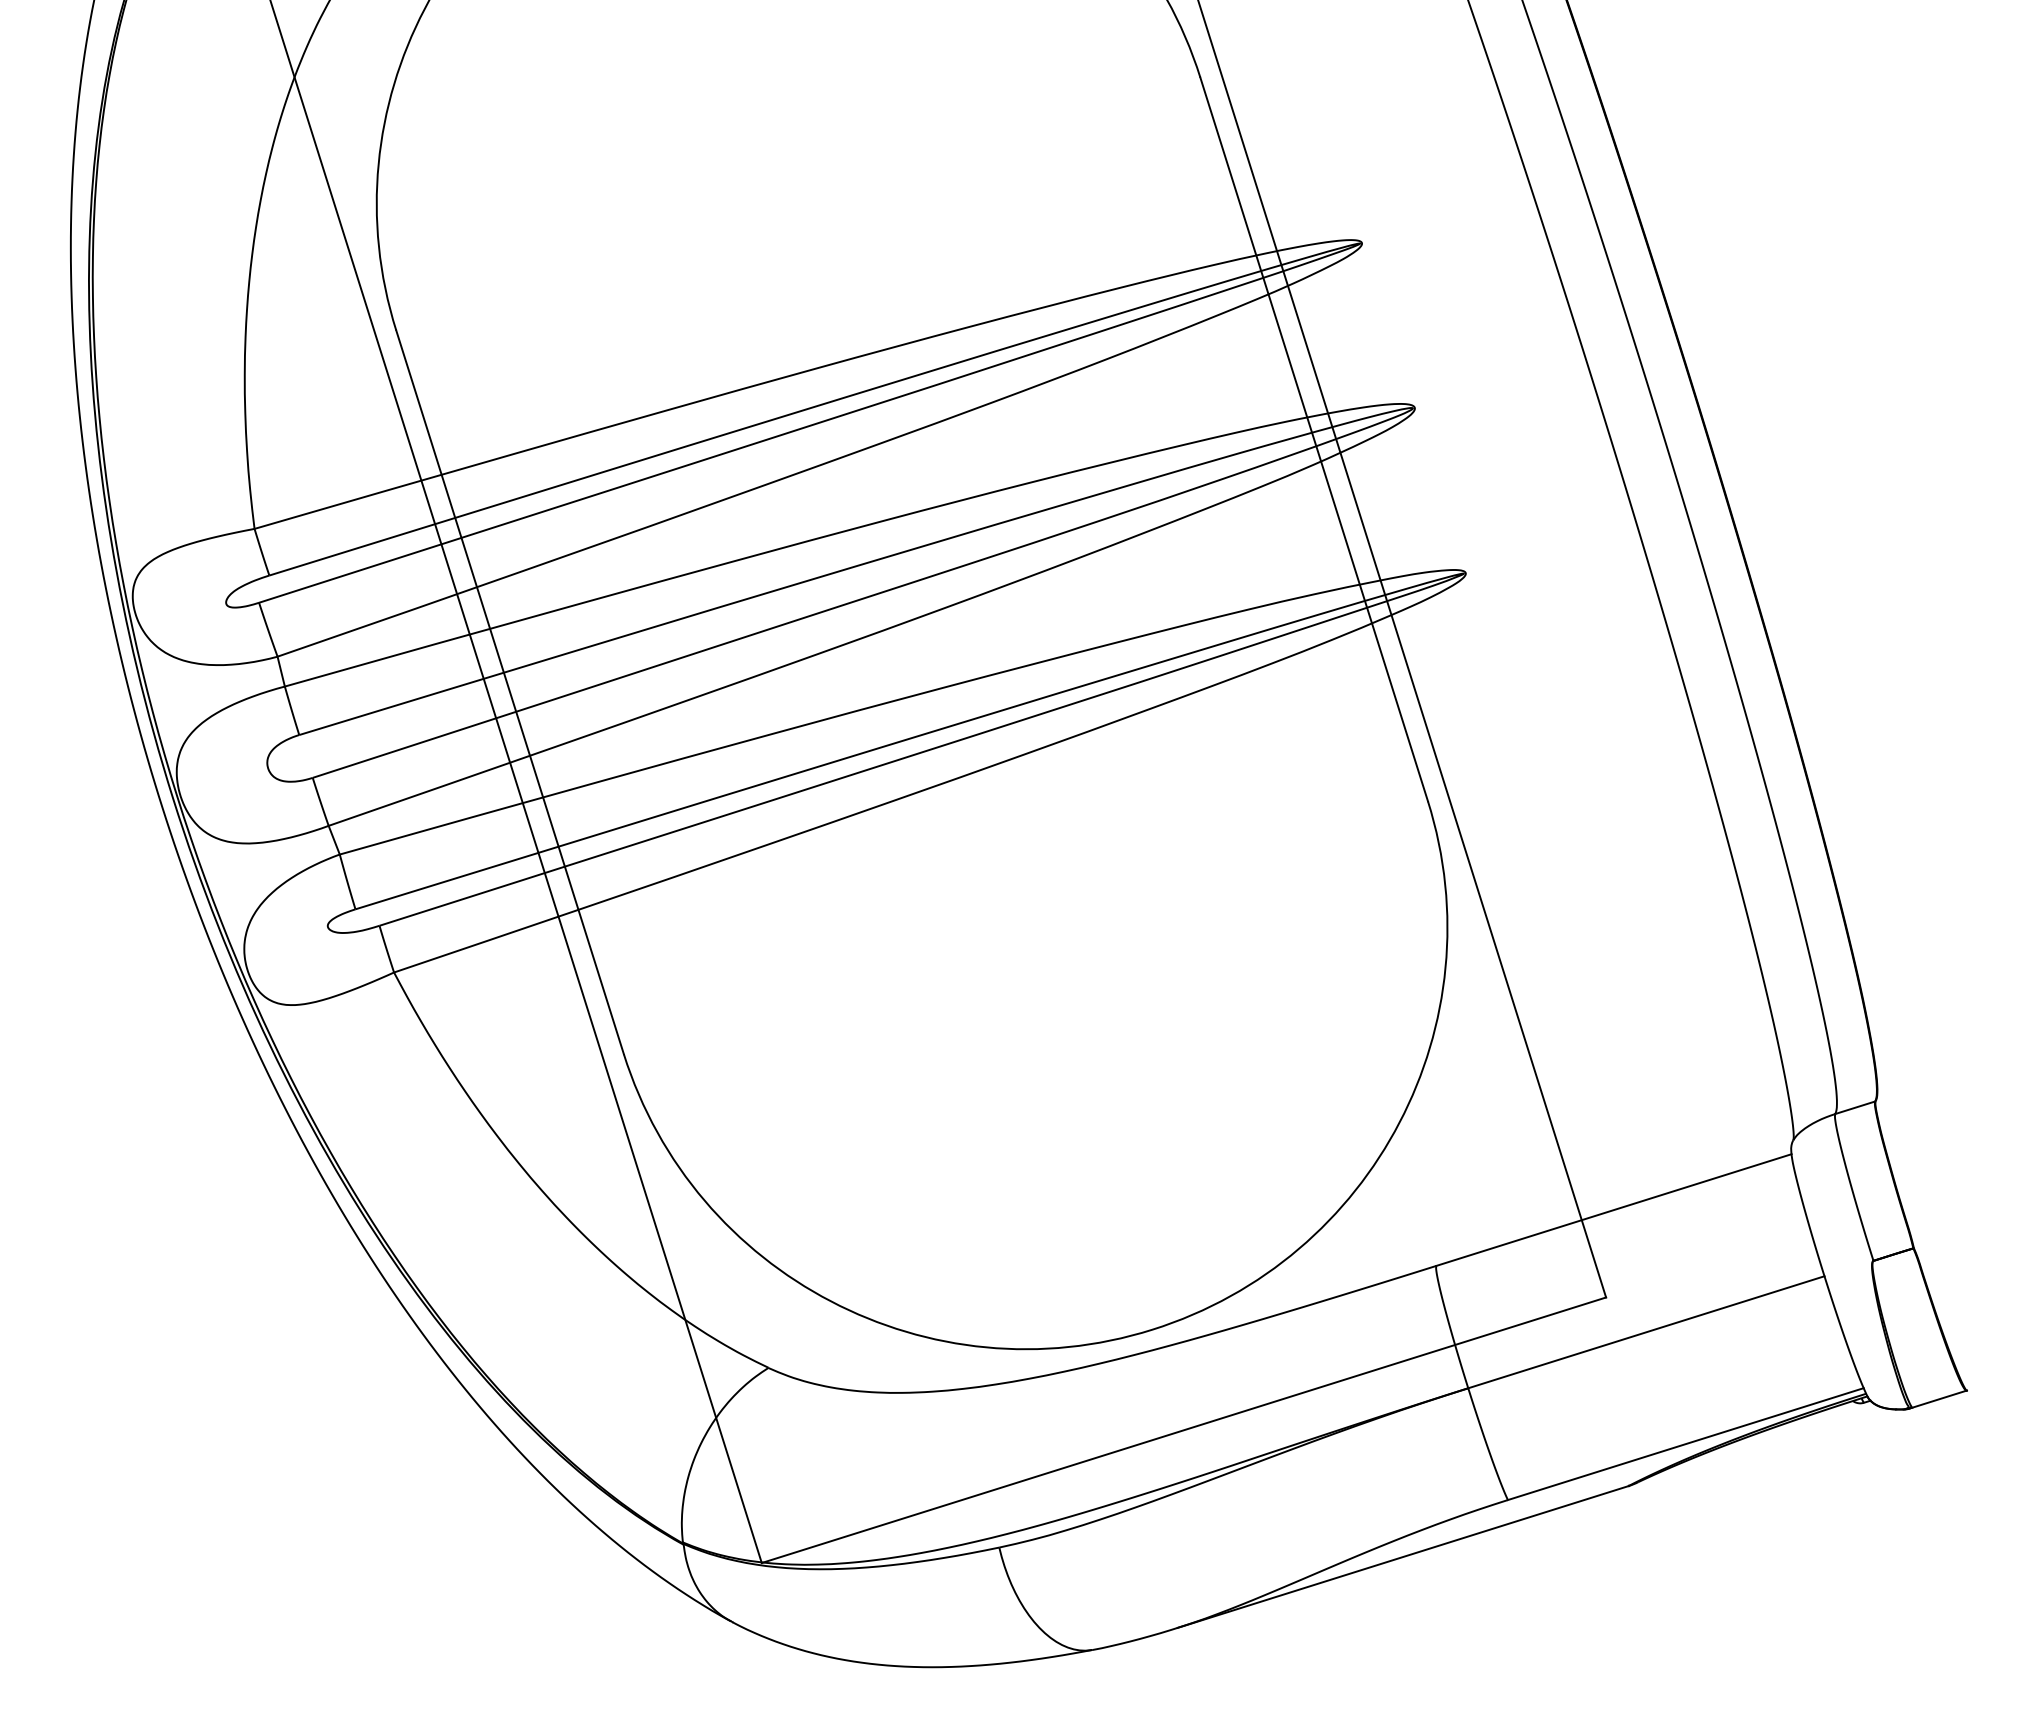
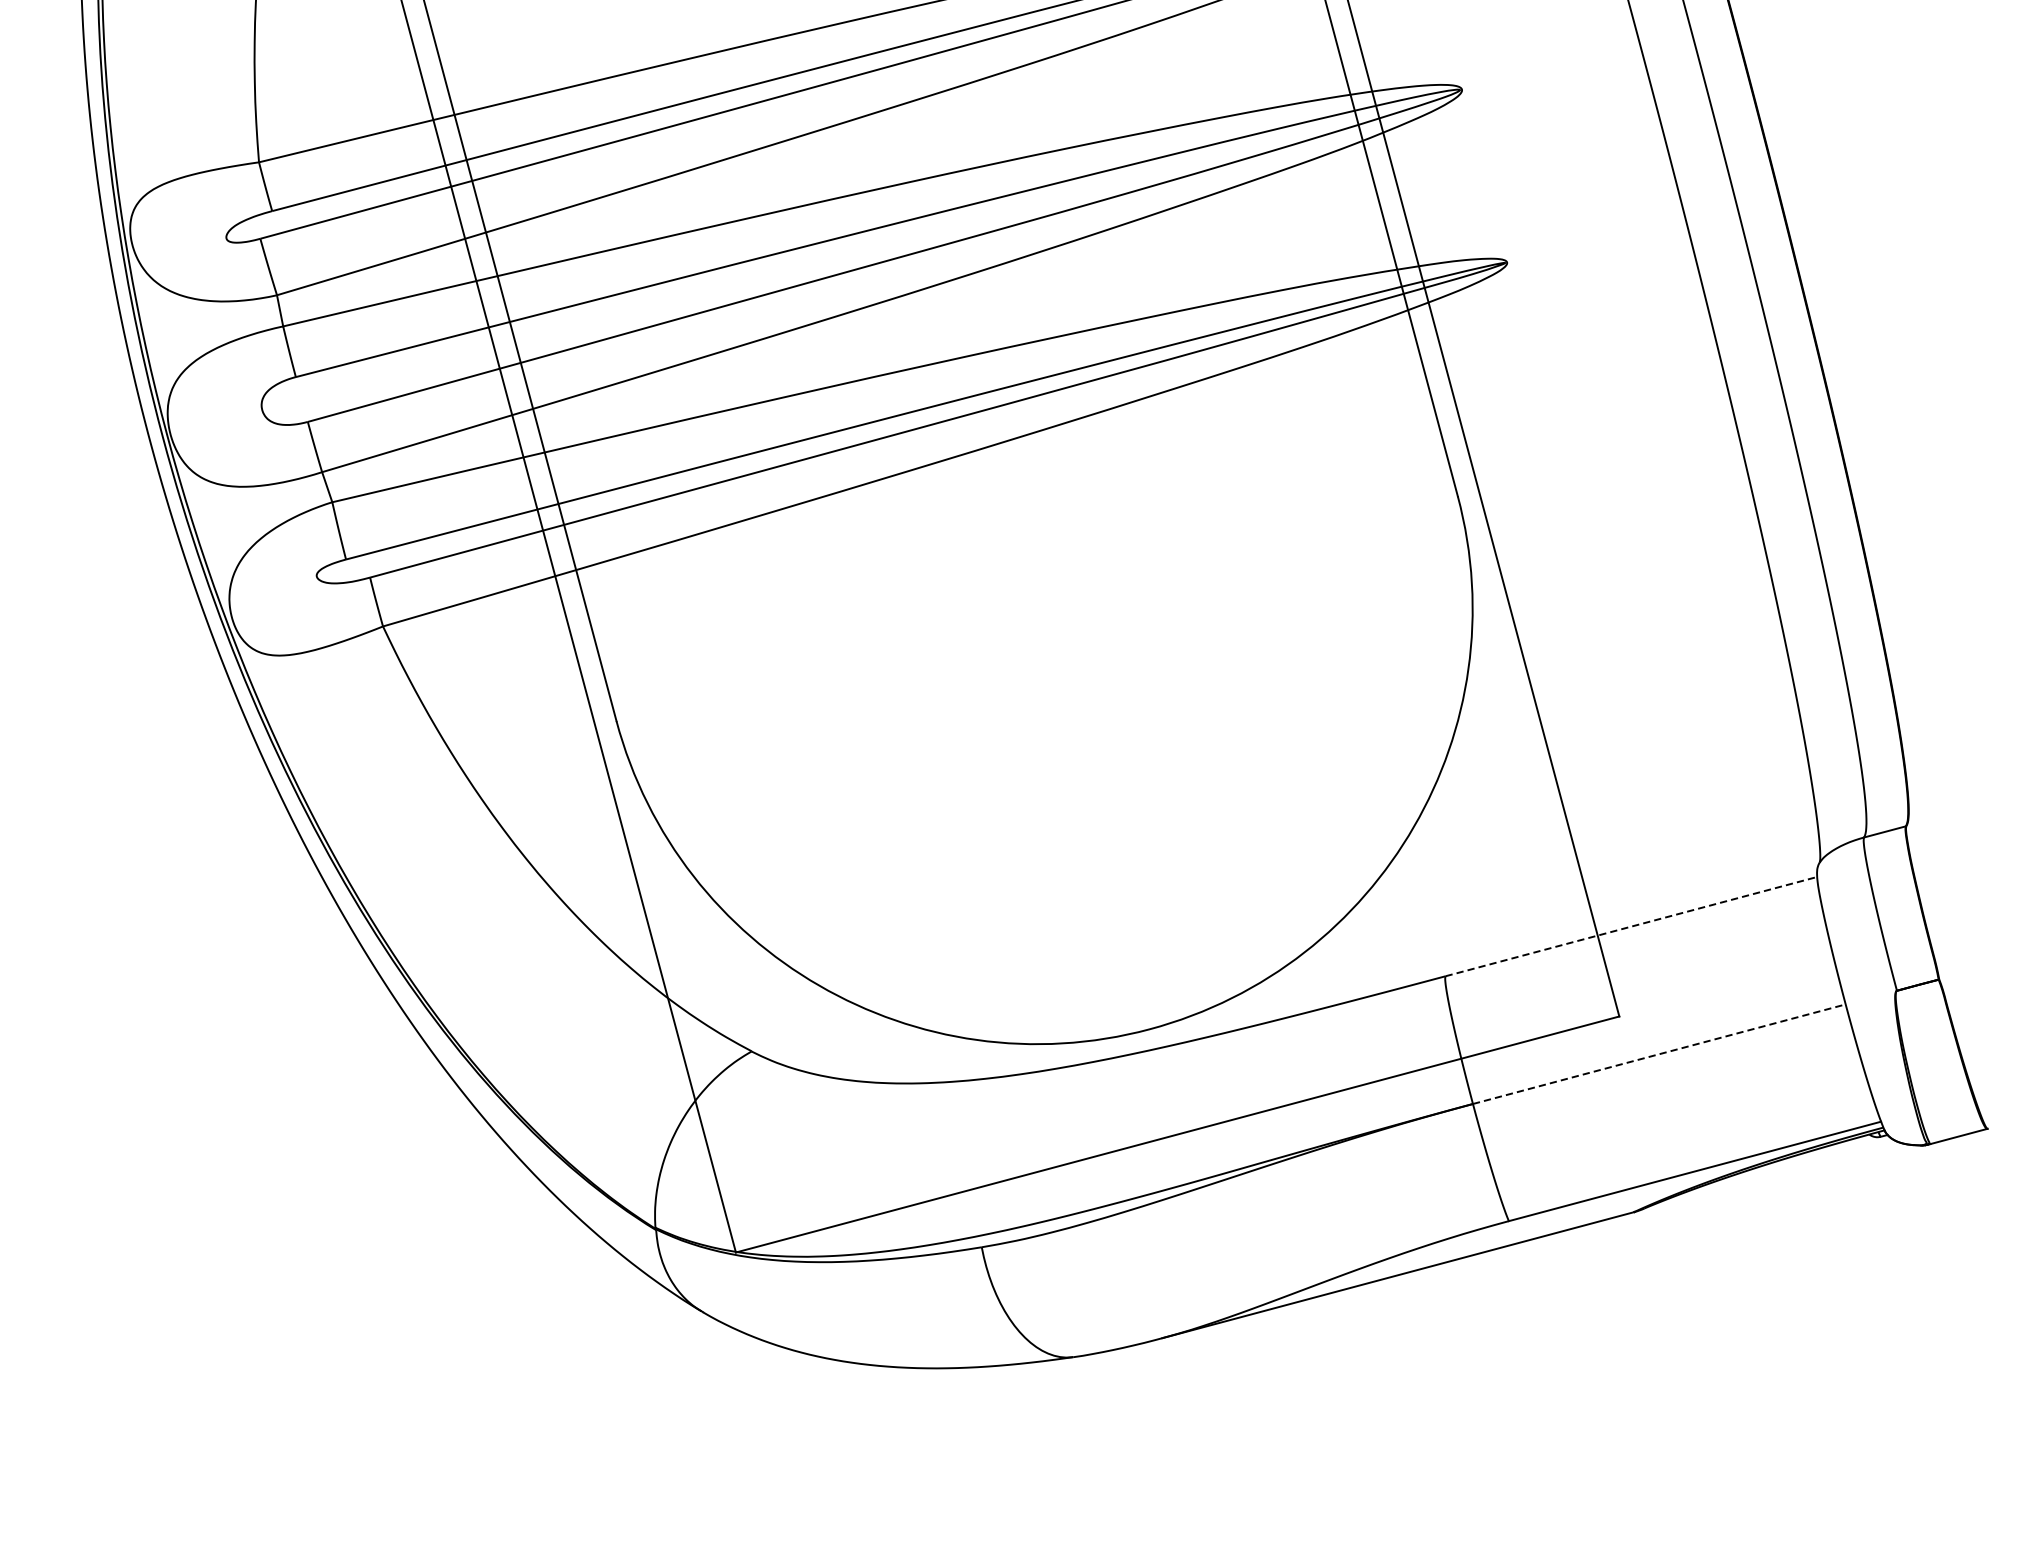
line: (1614, 1209) -> (1631, 926), solid -> dashed
line: (1646, 1332) -> (1659, 1054), solid -> dashed

